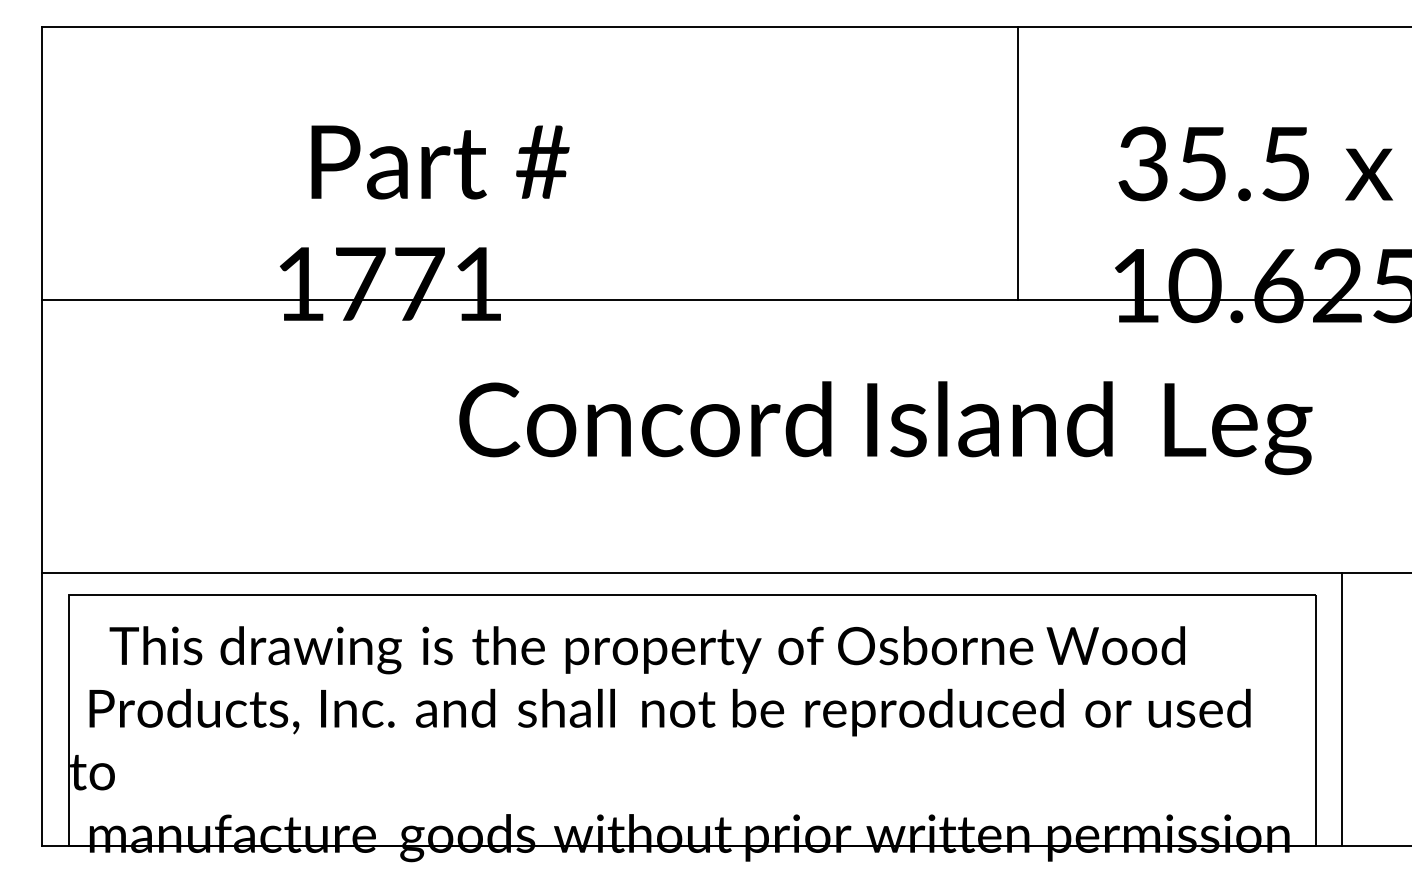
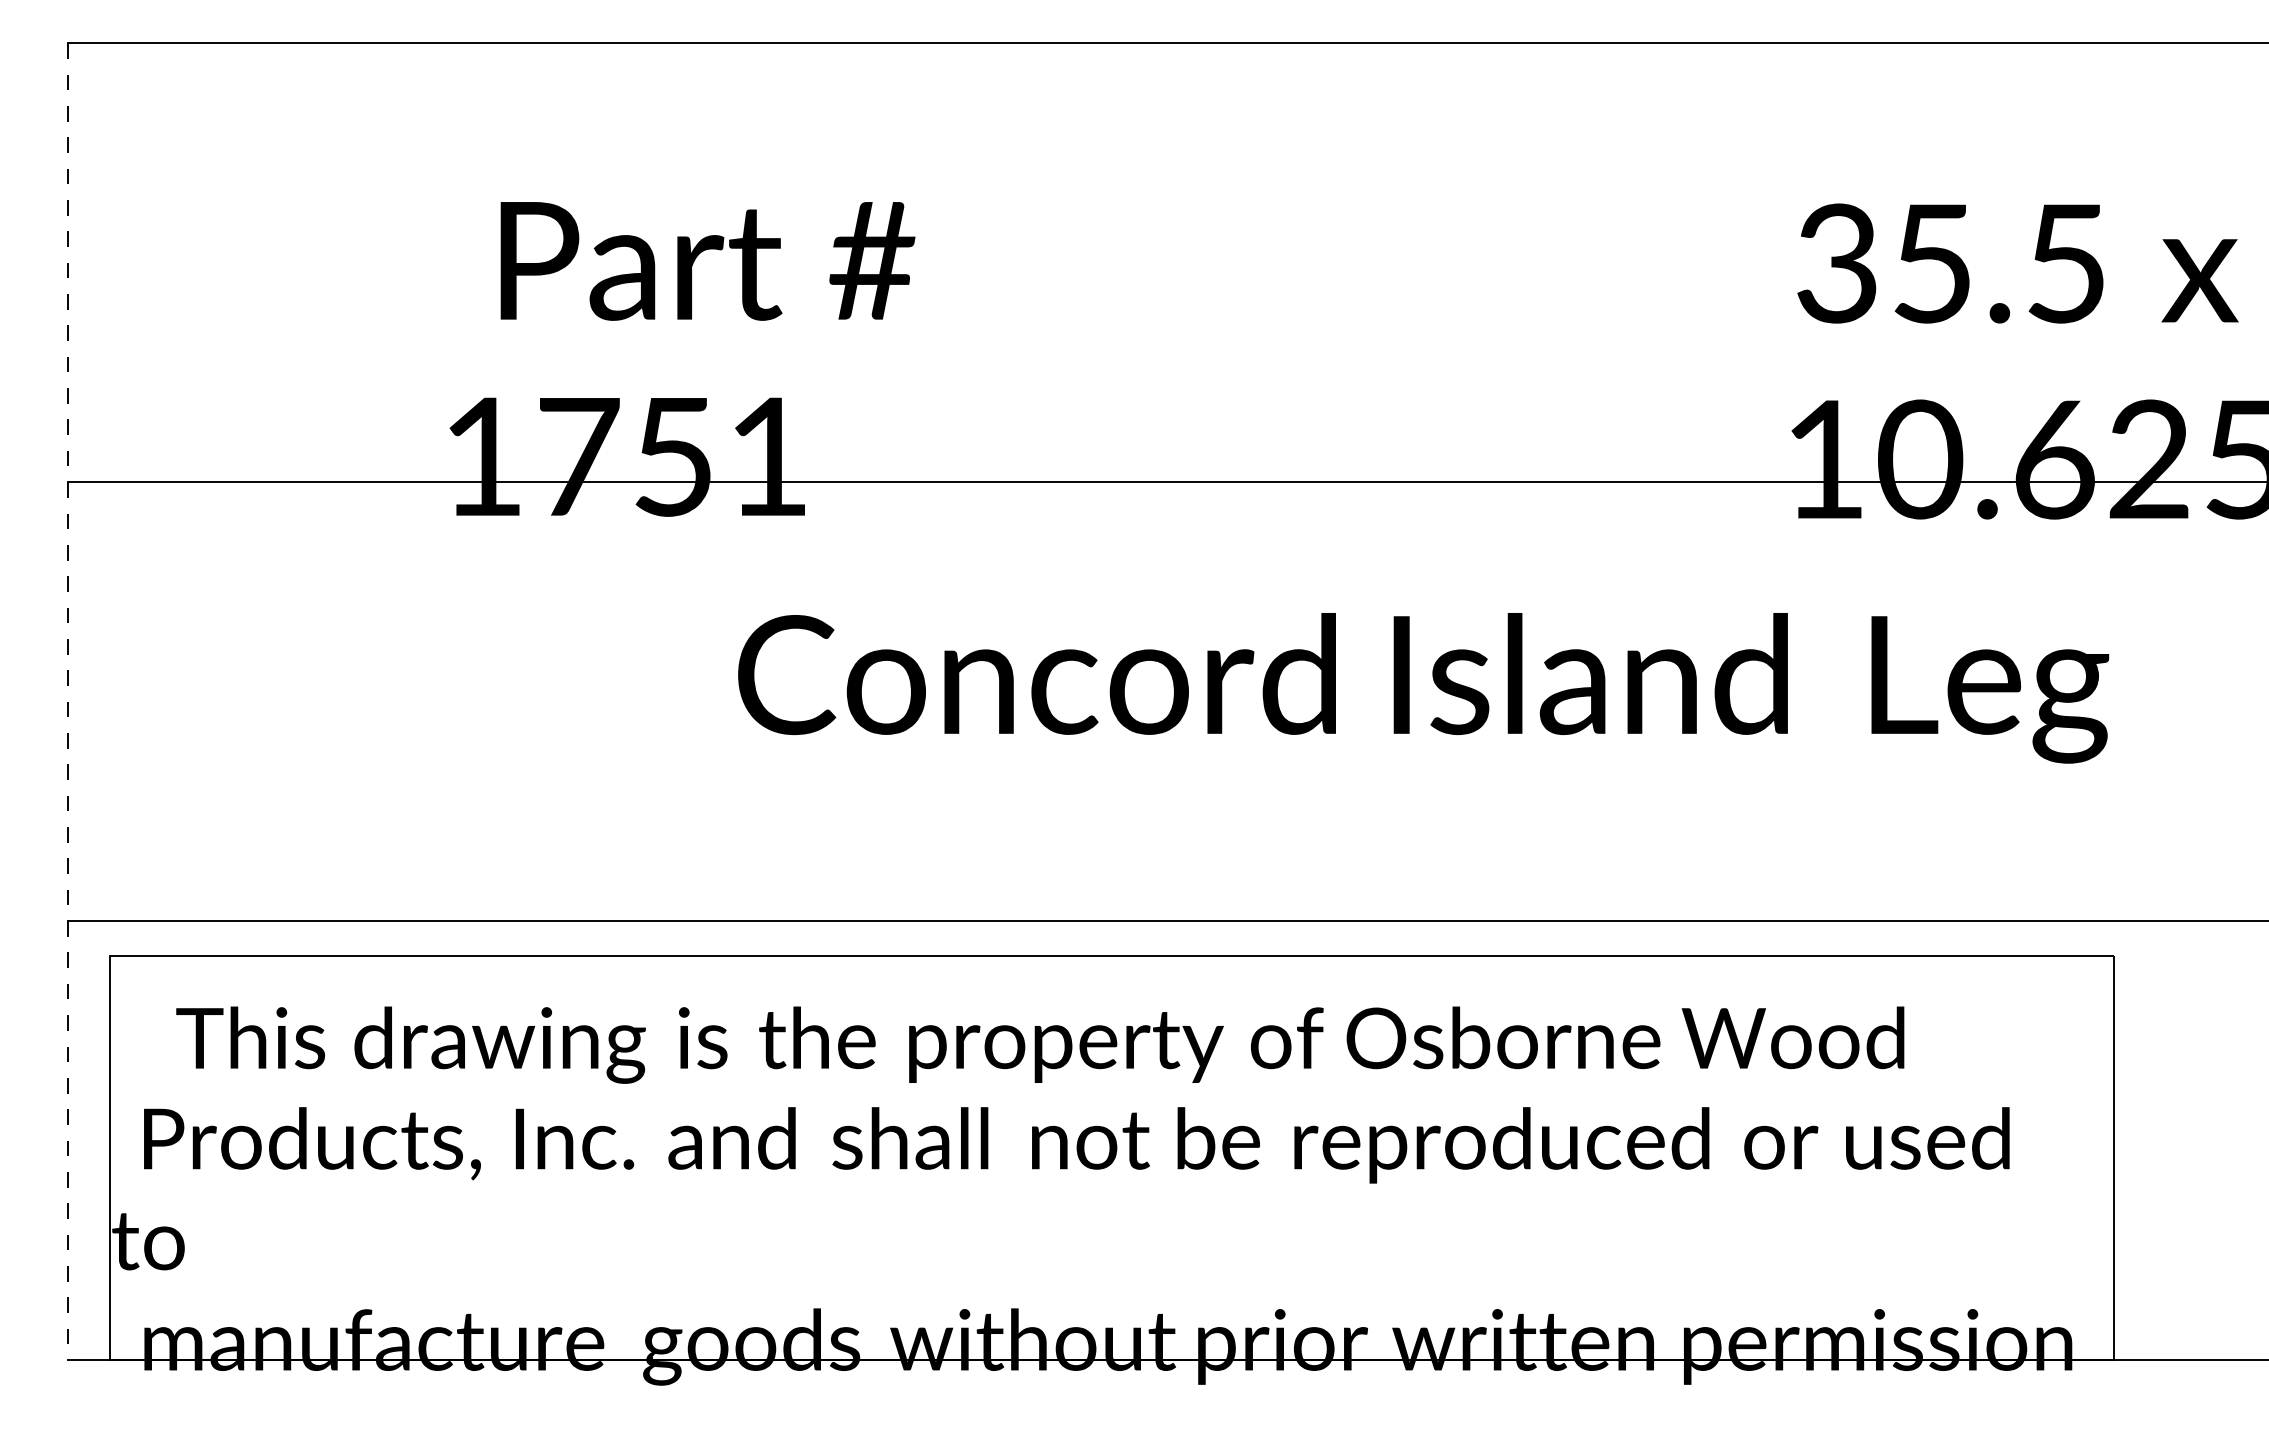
line: (1017, 162) -> (1635, 261), removed
text: (419, 284) -> (674, 457), 1771 -> 1751
line: (42, 436) -> (68, 701), solid -> dashed
line: (1342, 709) -> (2157, 1140), removed

